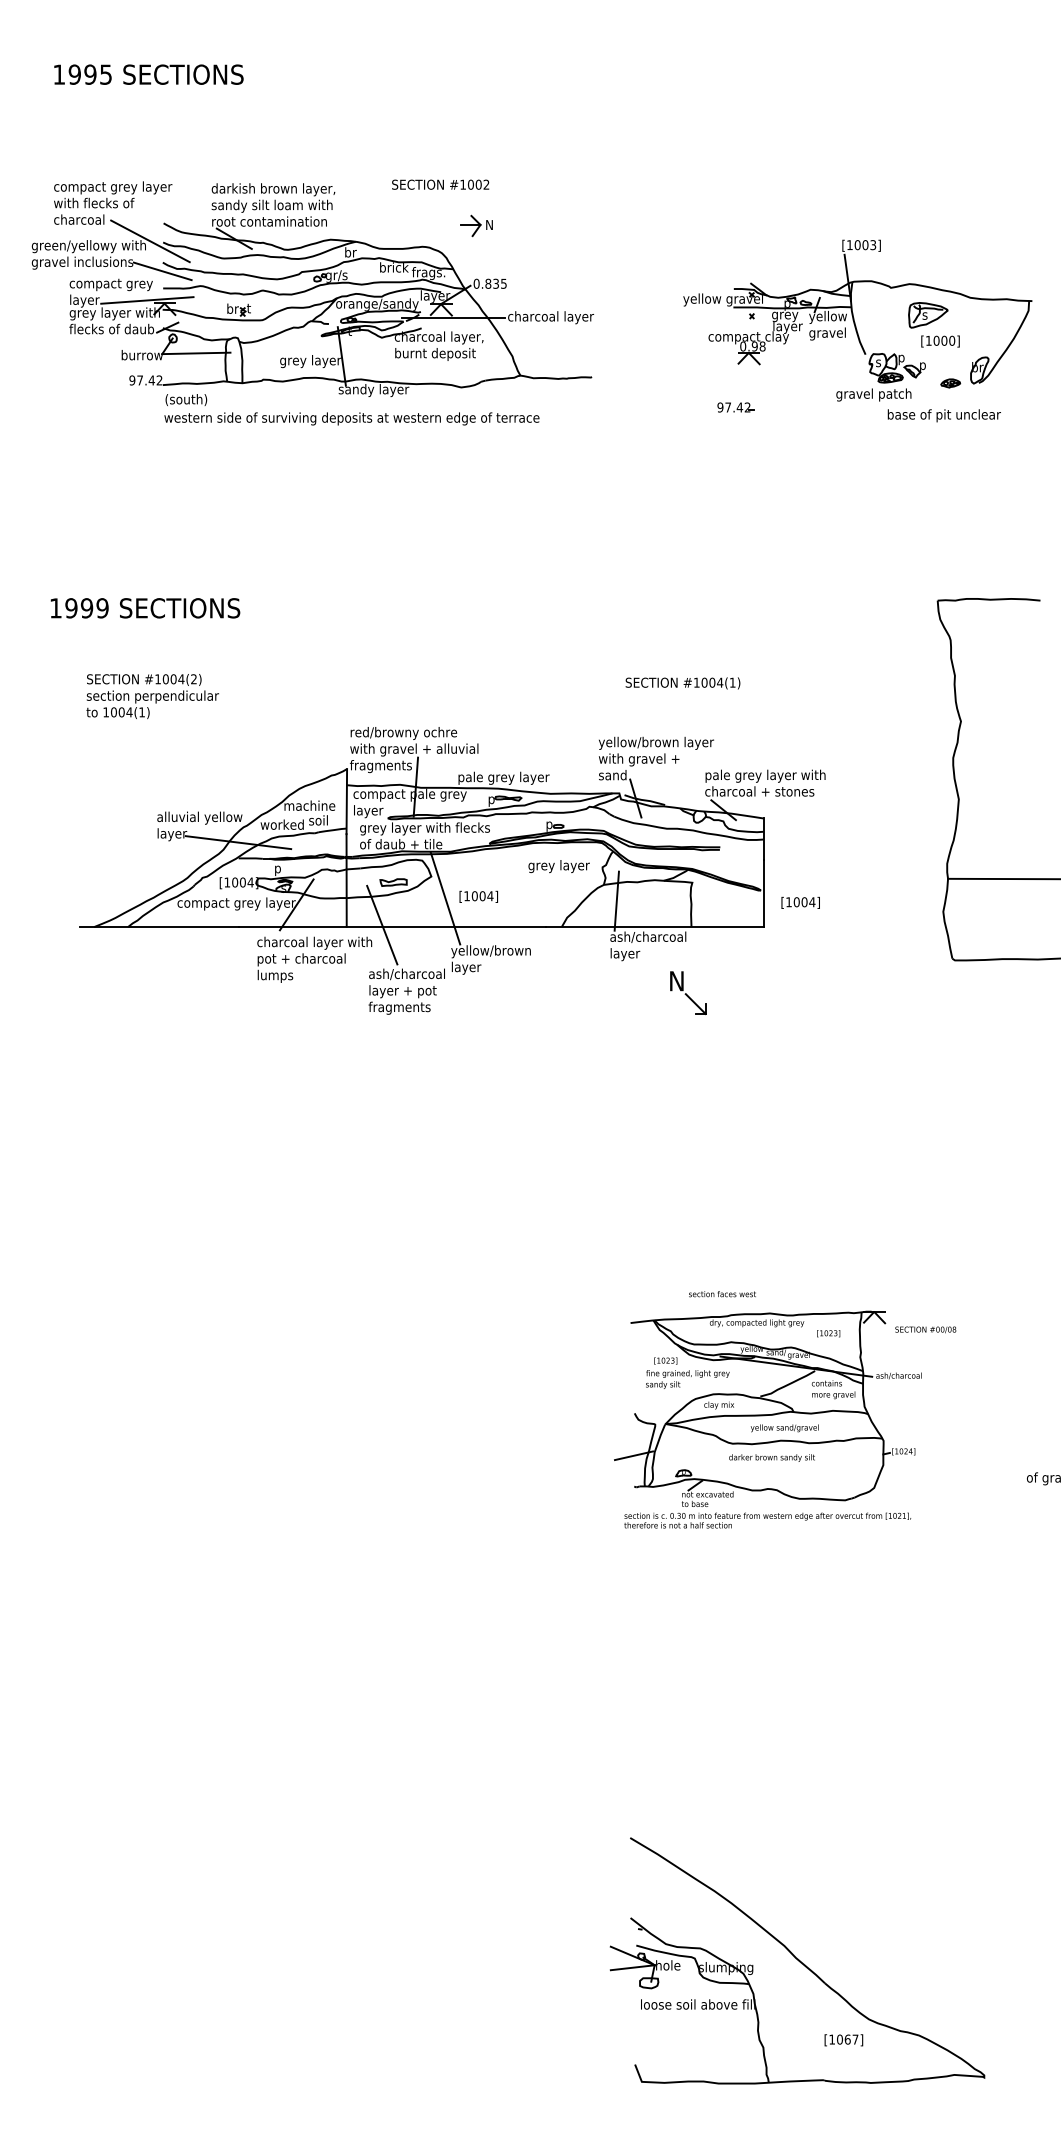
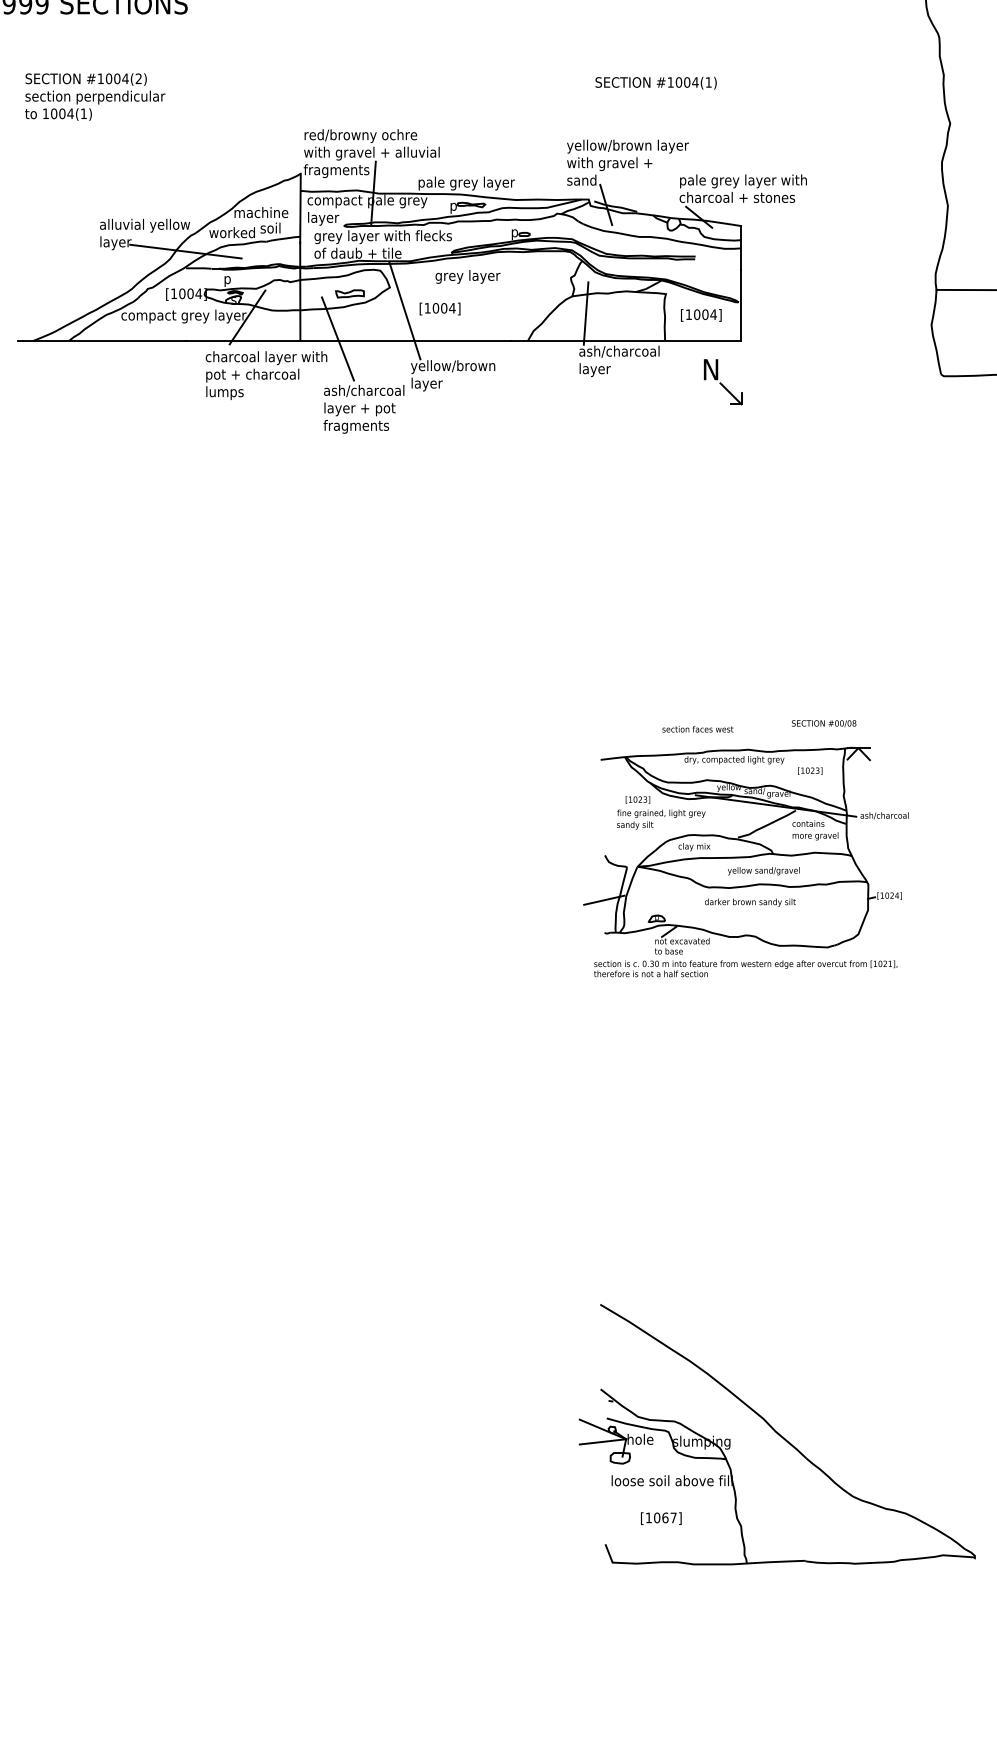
text: (558, 866) -> (467, 276), moved
text: (800, 902) -> (701, 314), moved
part: (688, 993) -> (723, 382), moved
text: (925, 1329) -> (823, 723), moved
text: (843, 2040) -> (660, 1518), moved

